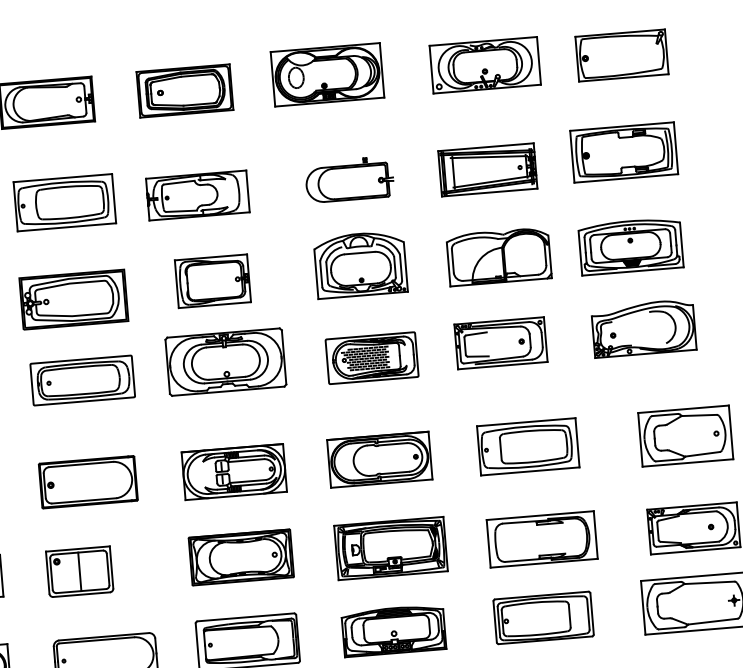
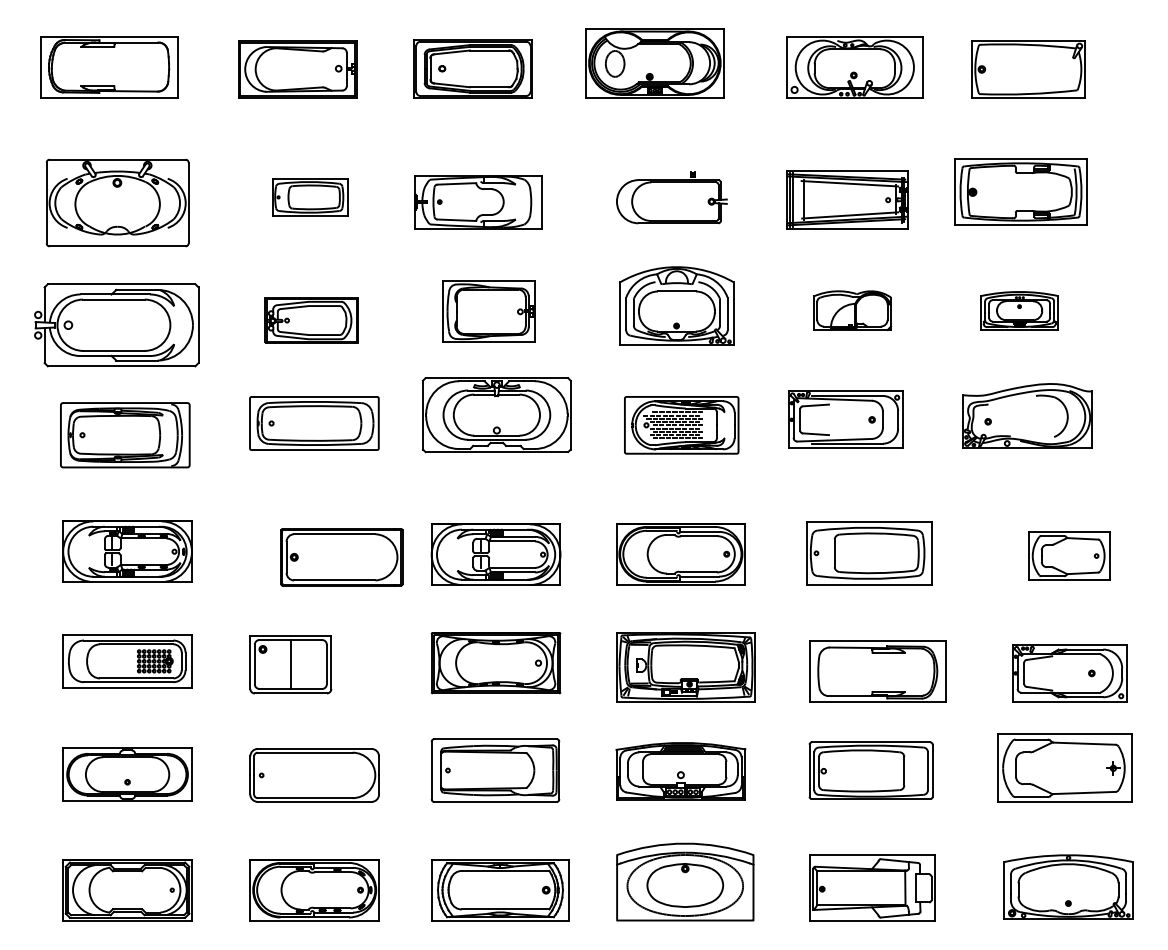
part: (65, 202) -> (310, 197), size x0.6
part: (630, 245) -> (1019, 310), size x0.6
part: (499, 256) -> (852, 310), size x0.6
part: (73, 299) -> (311, 320), size x0.7
part: (685, 435) -> (1069, 555), size x0.7
part: (88, 482) -> (341, 557), moved

